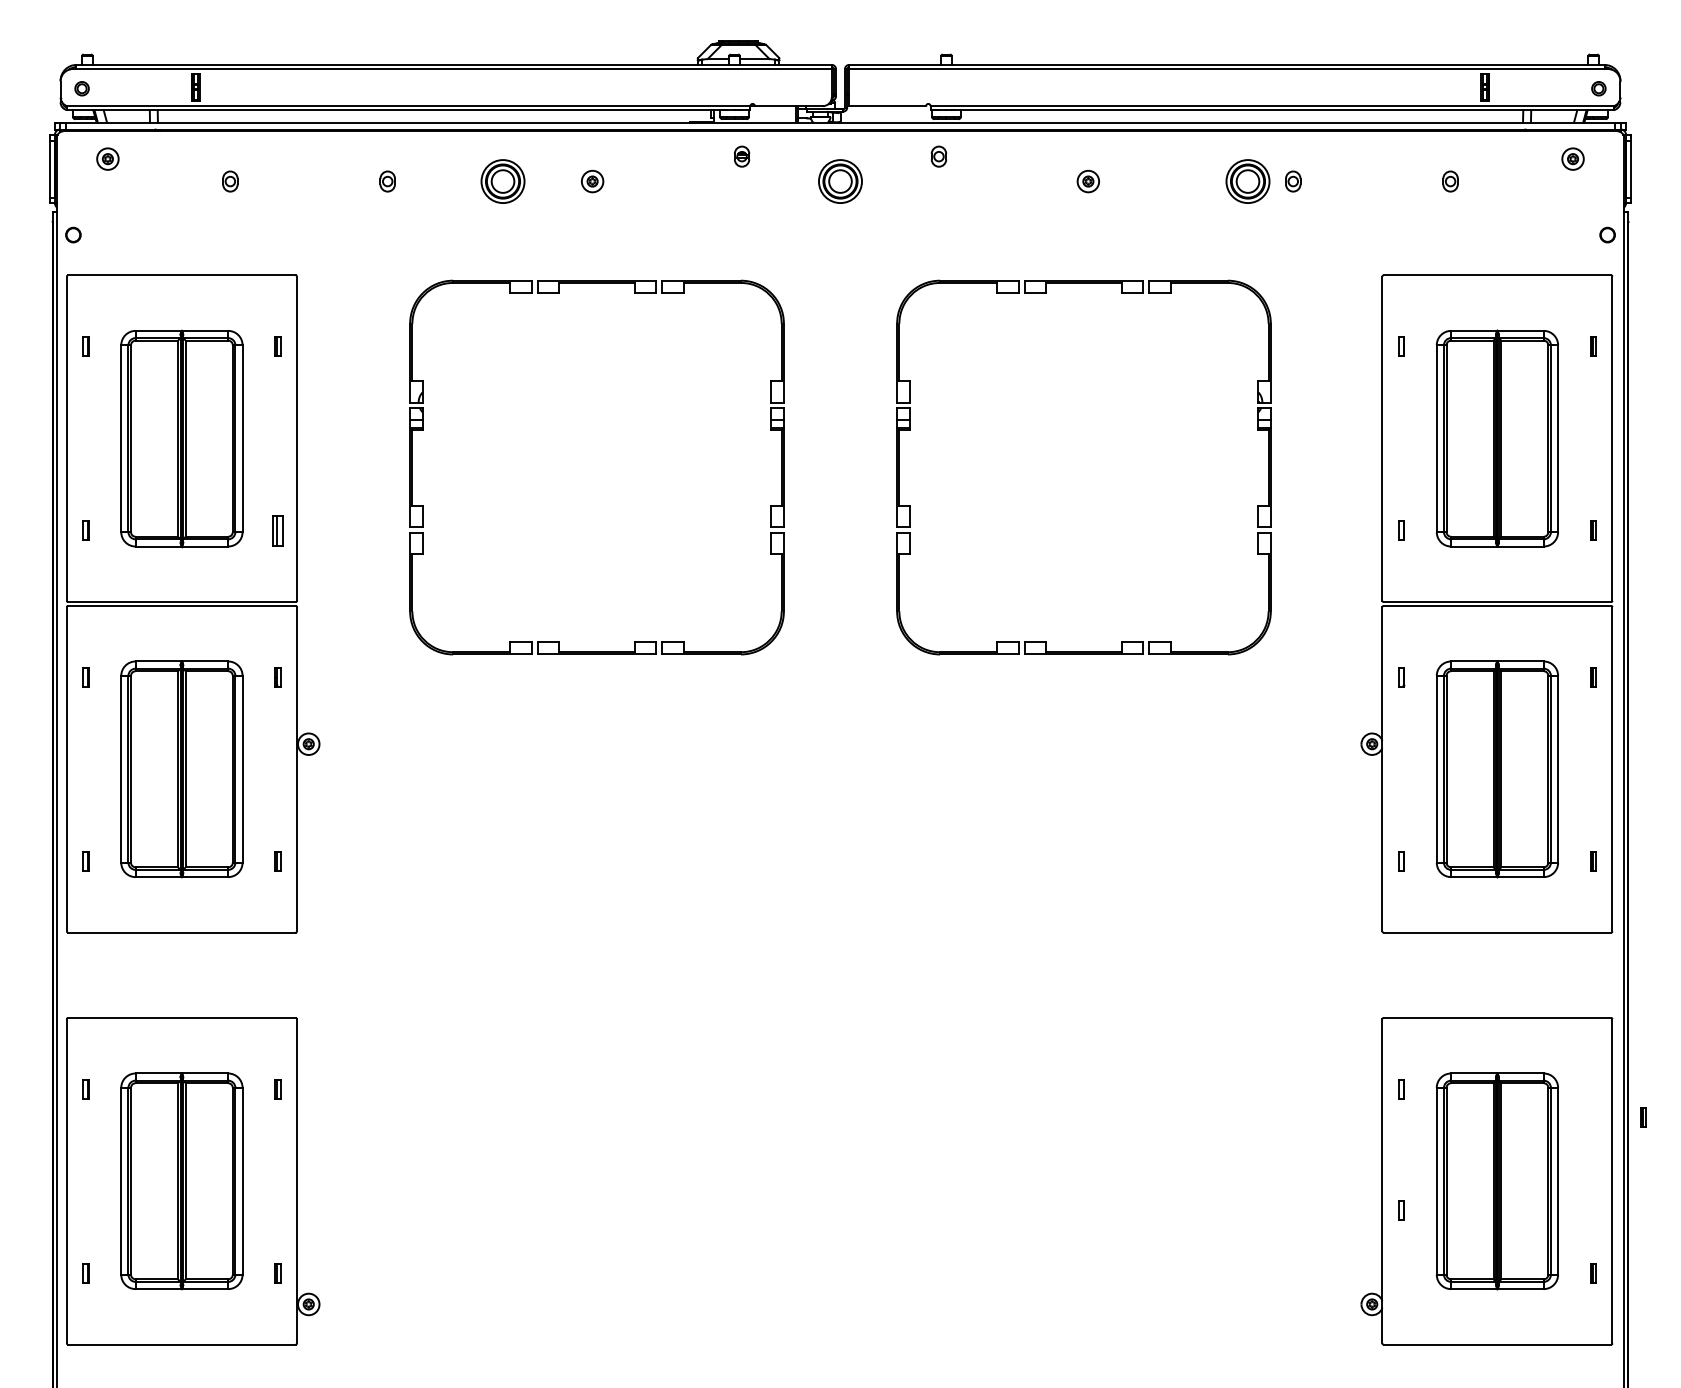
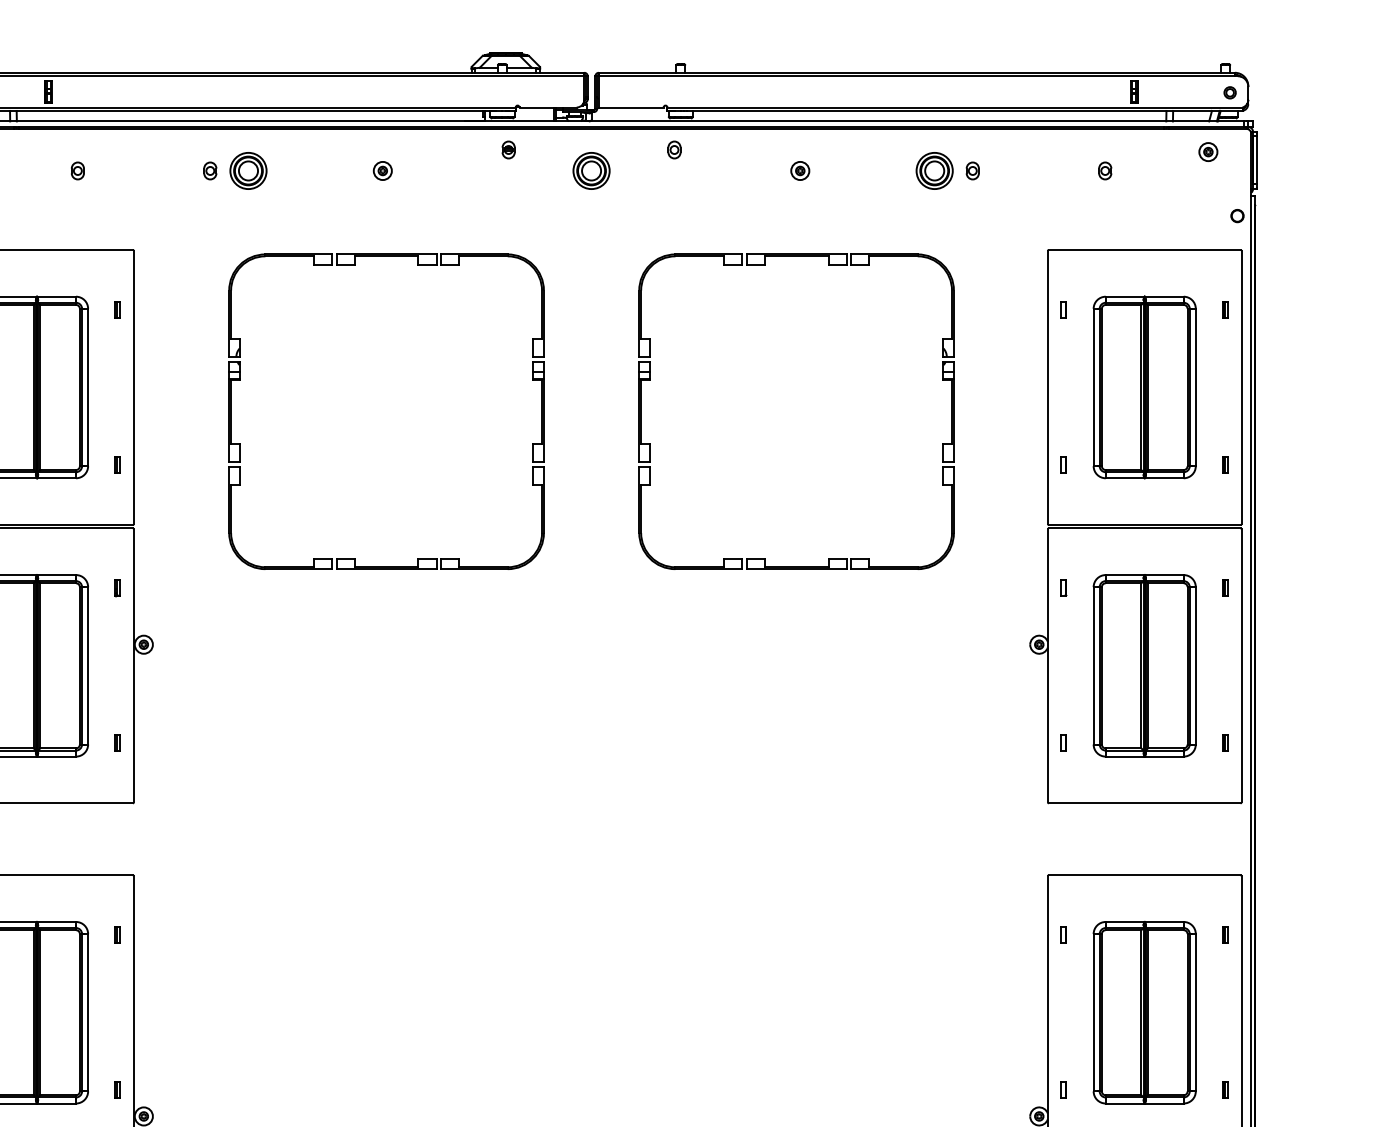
part: (502, 181) -> (248, 170), moved
part: (277, 530) -> (117, 464), size x0.62
part: (1643, 1117) -> (1225, 935), moved
part: (1401, 1210) -> (1063, 1090), moved

